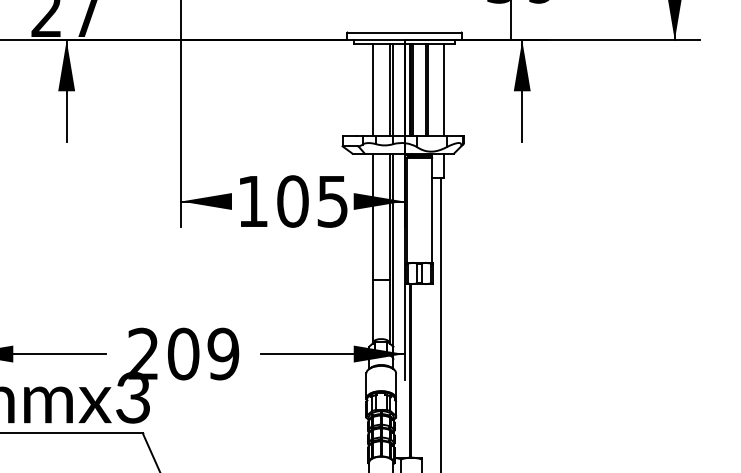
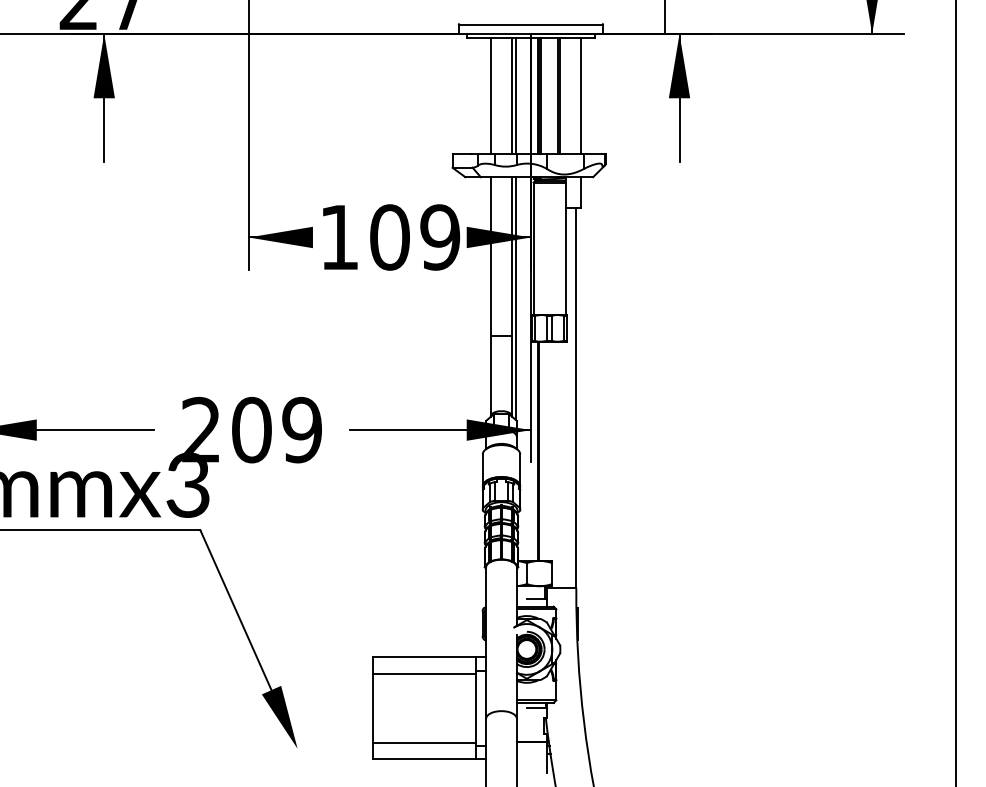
text: (332, 201) -> (440, 237), 105 -> 109

